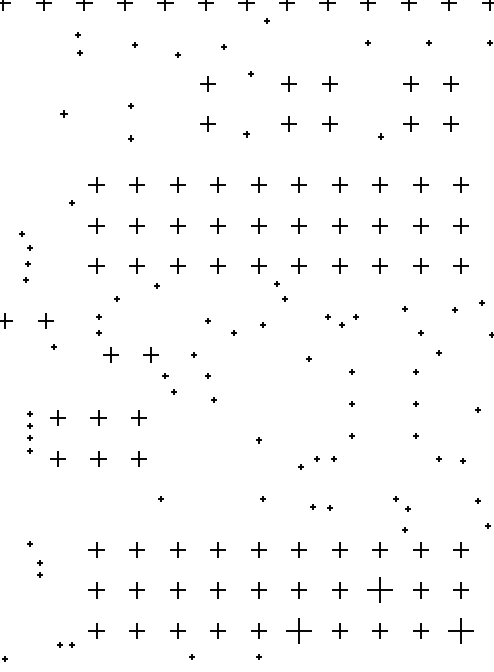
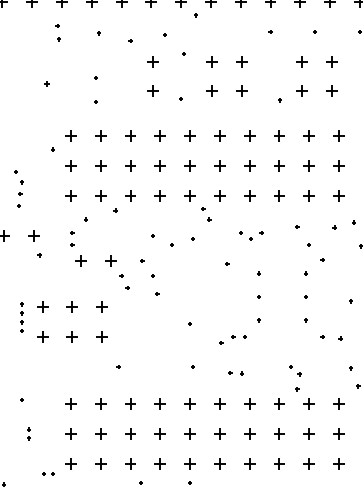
part: (38, 567) -> (28, 433), moved
part: (380, 589) -> (279, 433), size x0.62
part: (298, 630) -> (219, 463), size x0.62
part: (460, 630) -> (338, 463), size x0.62

